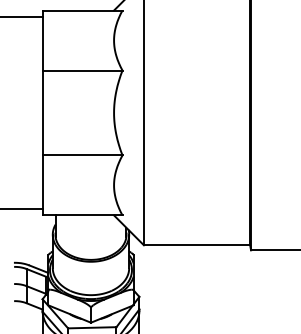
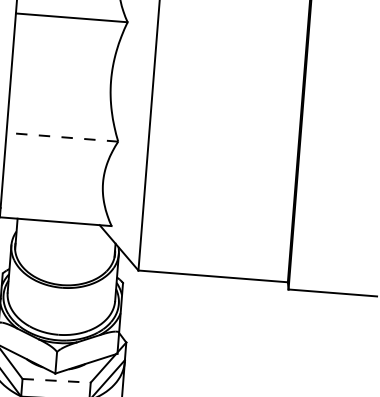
line: (82, 155) -> (61, 137), solid -> dashed
line: (92, 327) -> (56, 380), solid -> dashed

